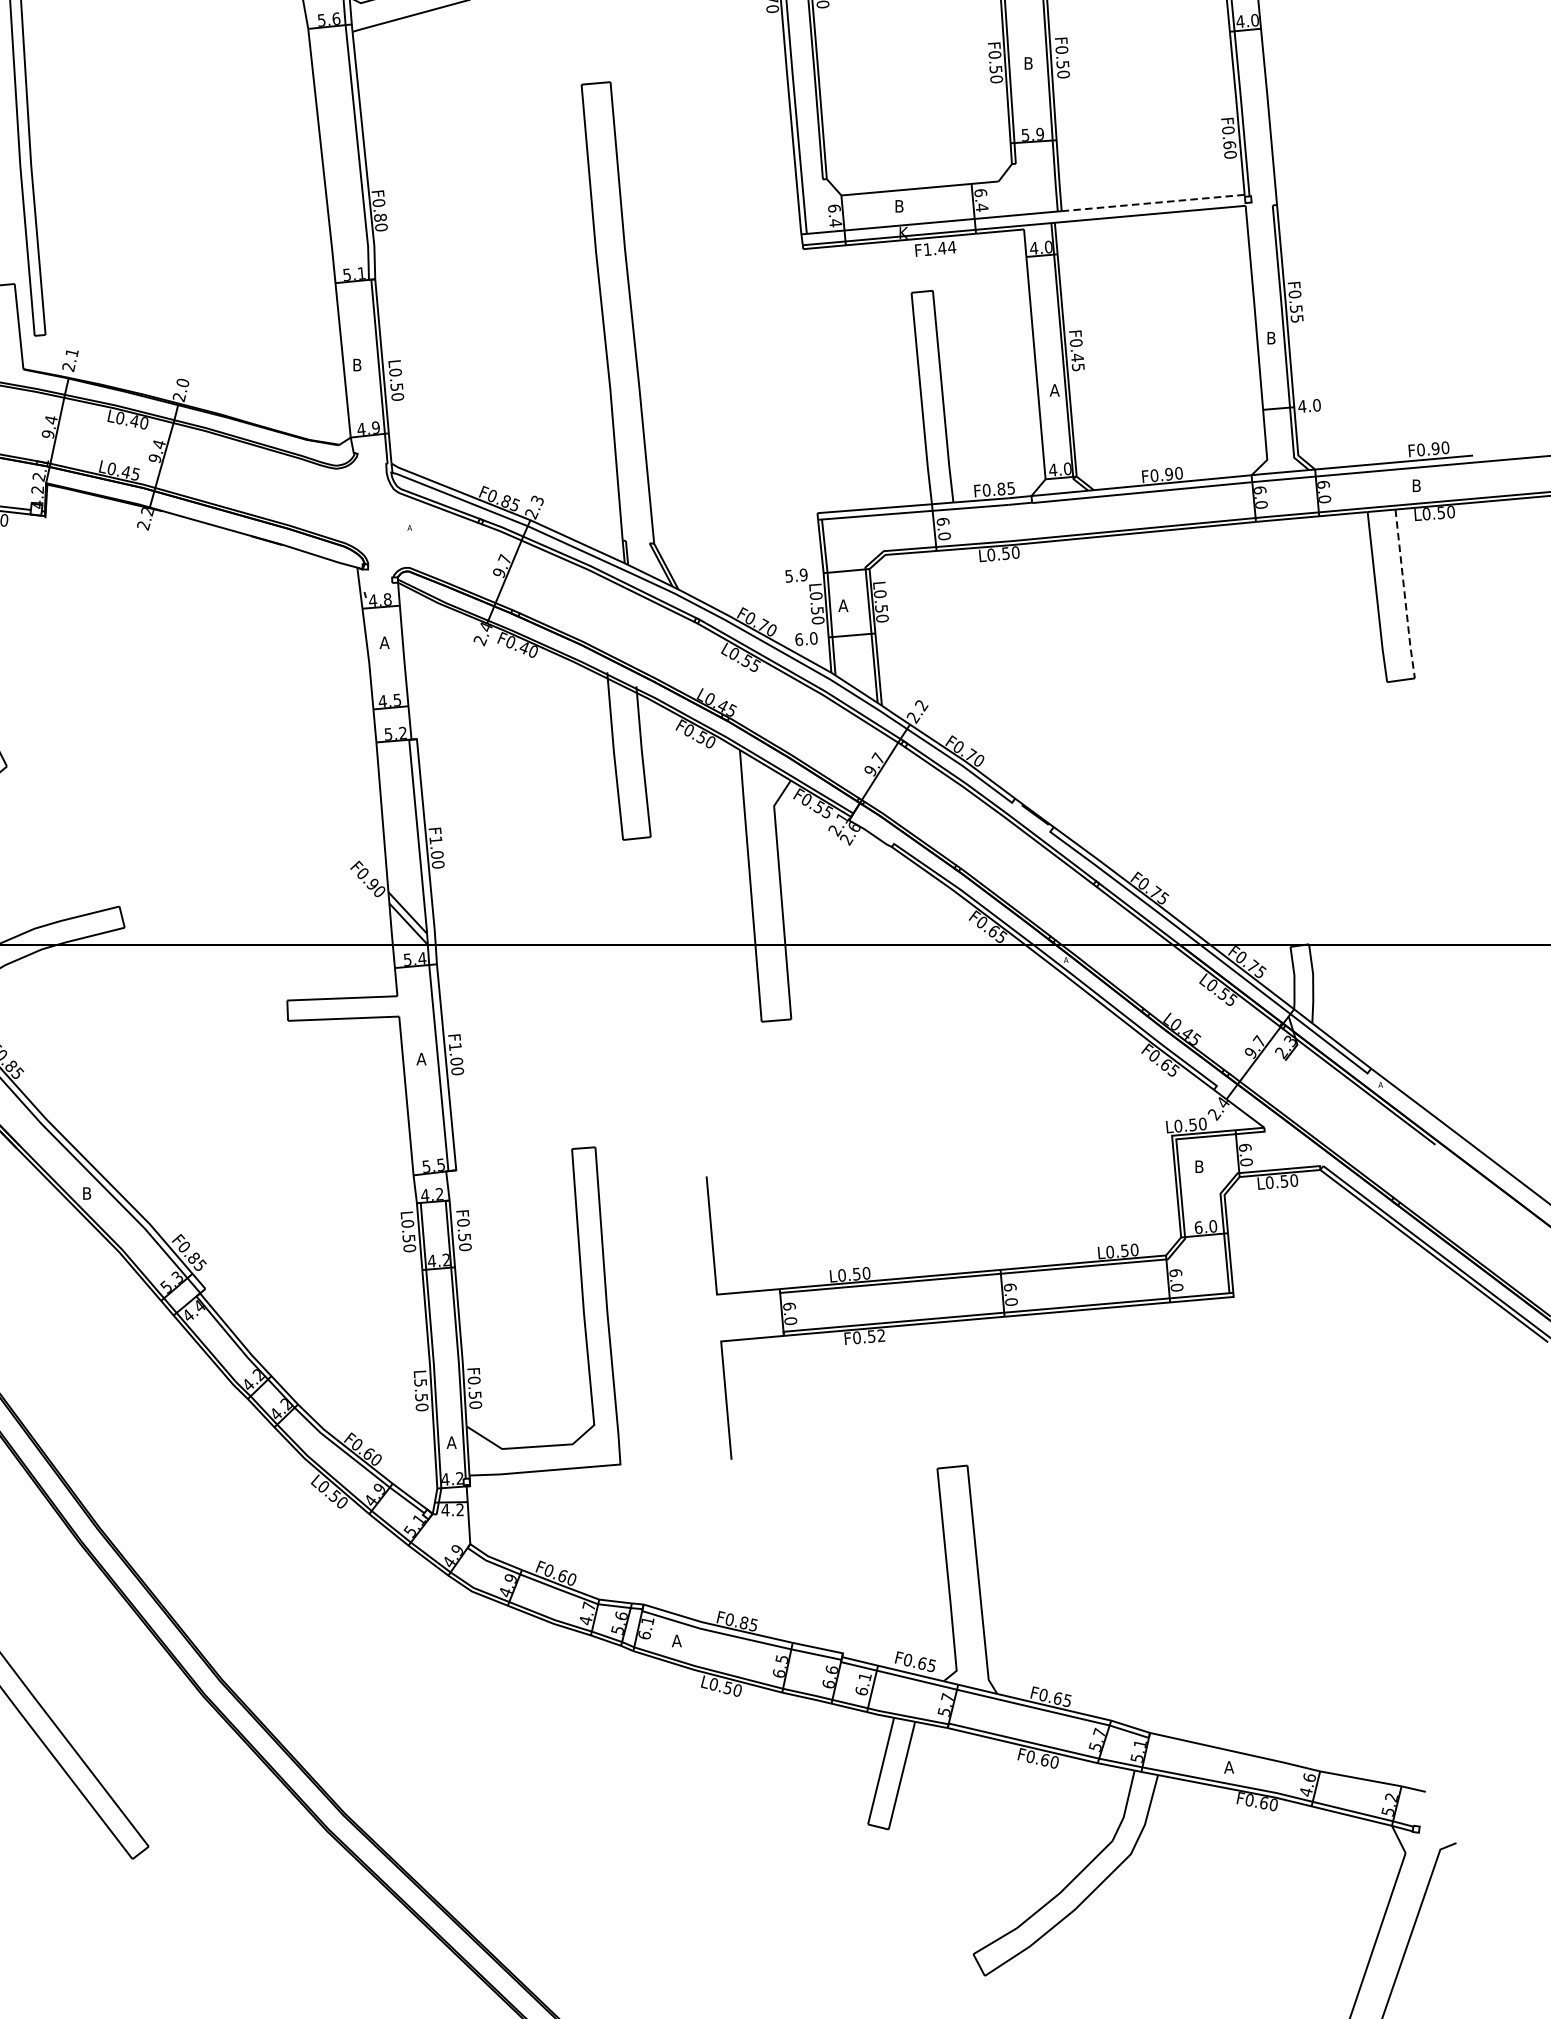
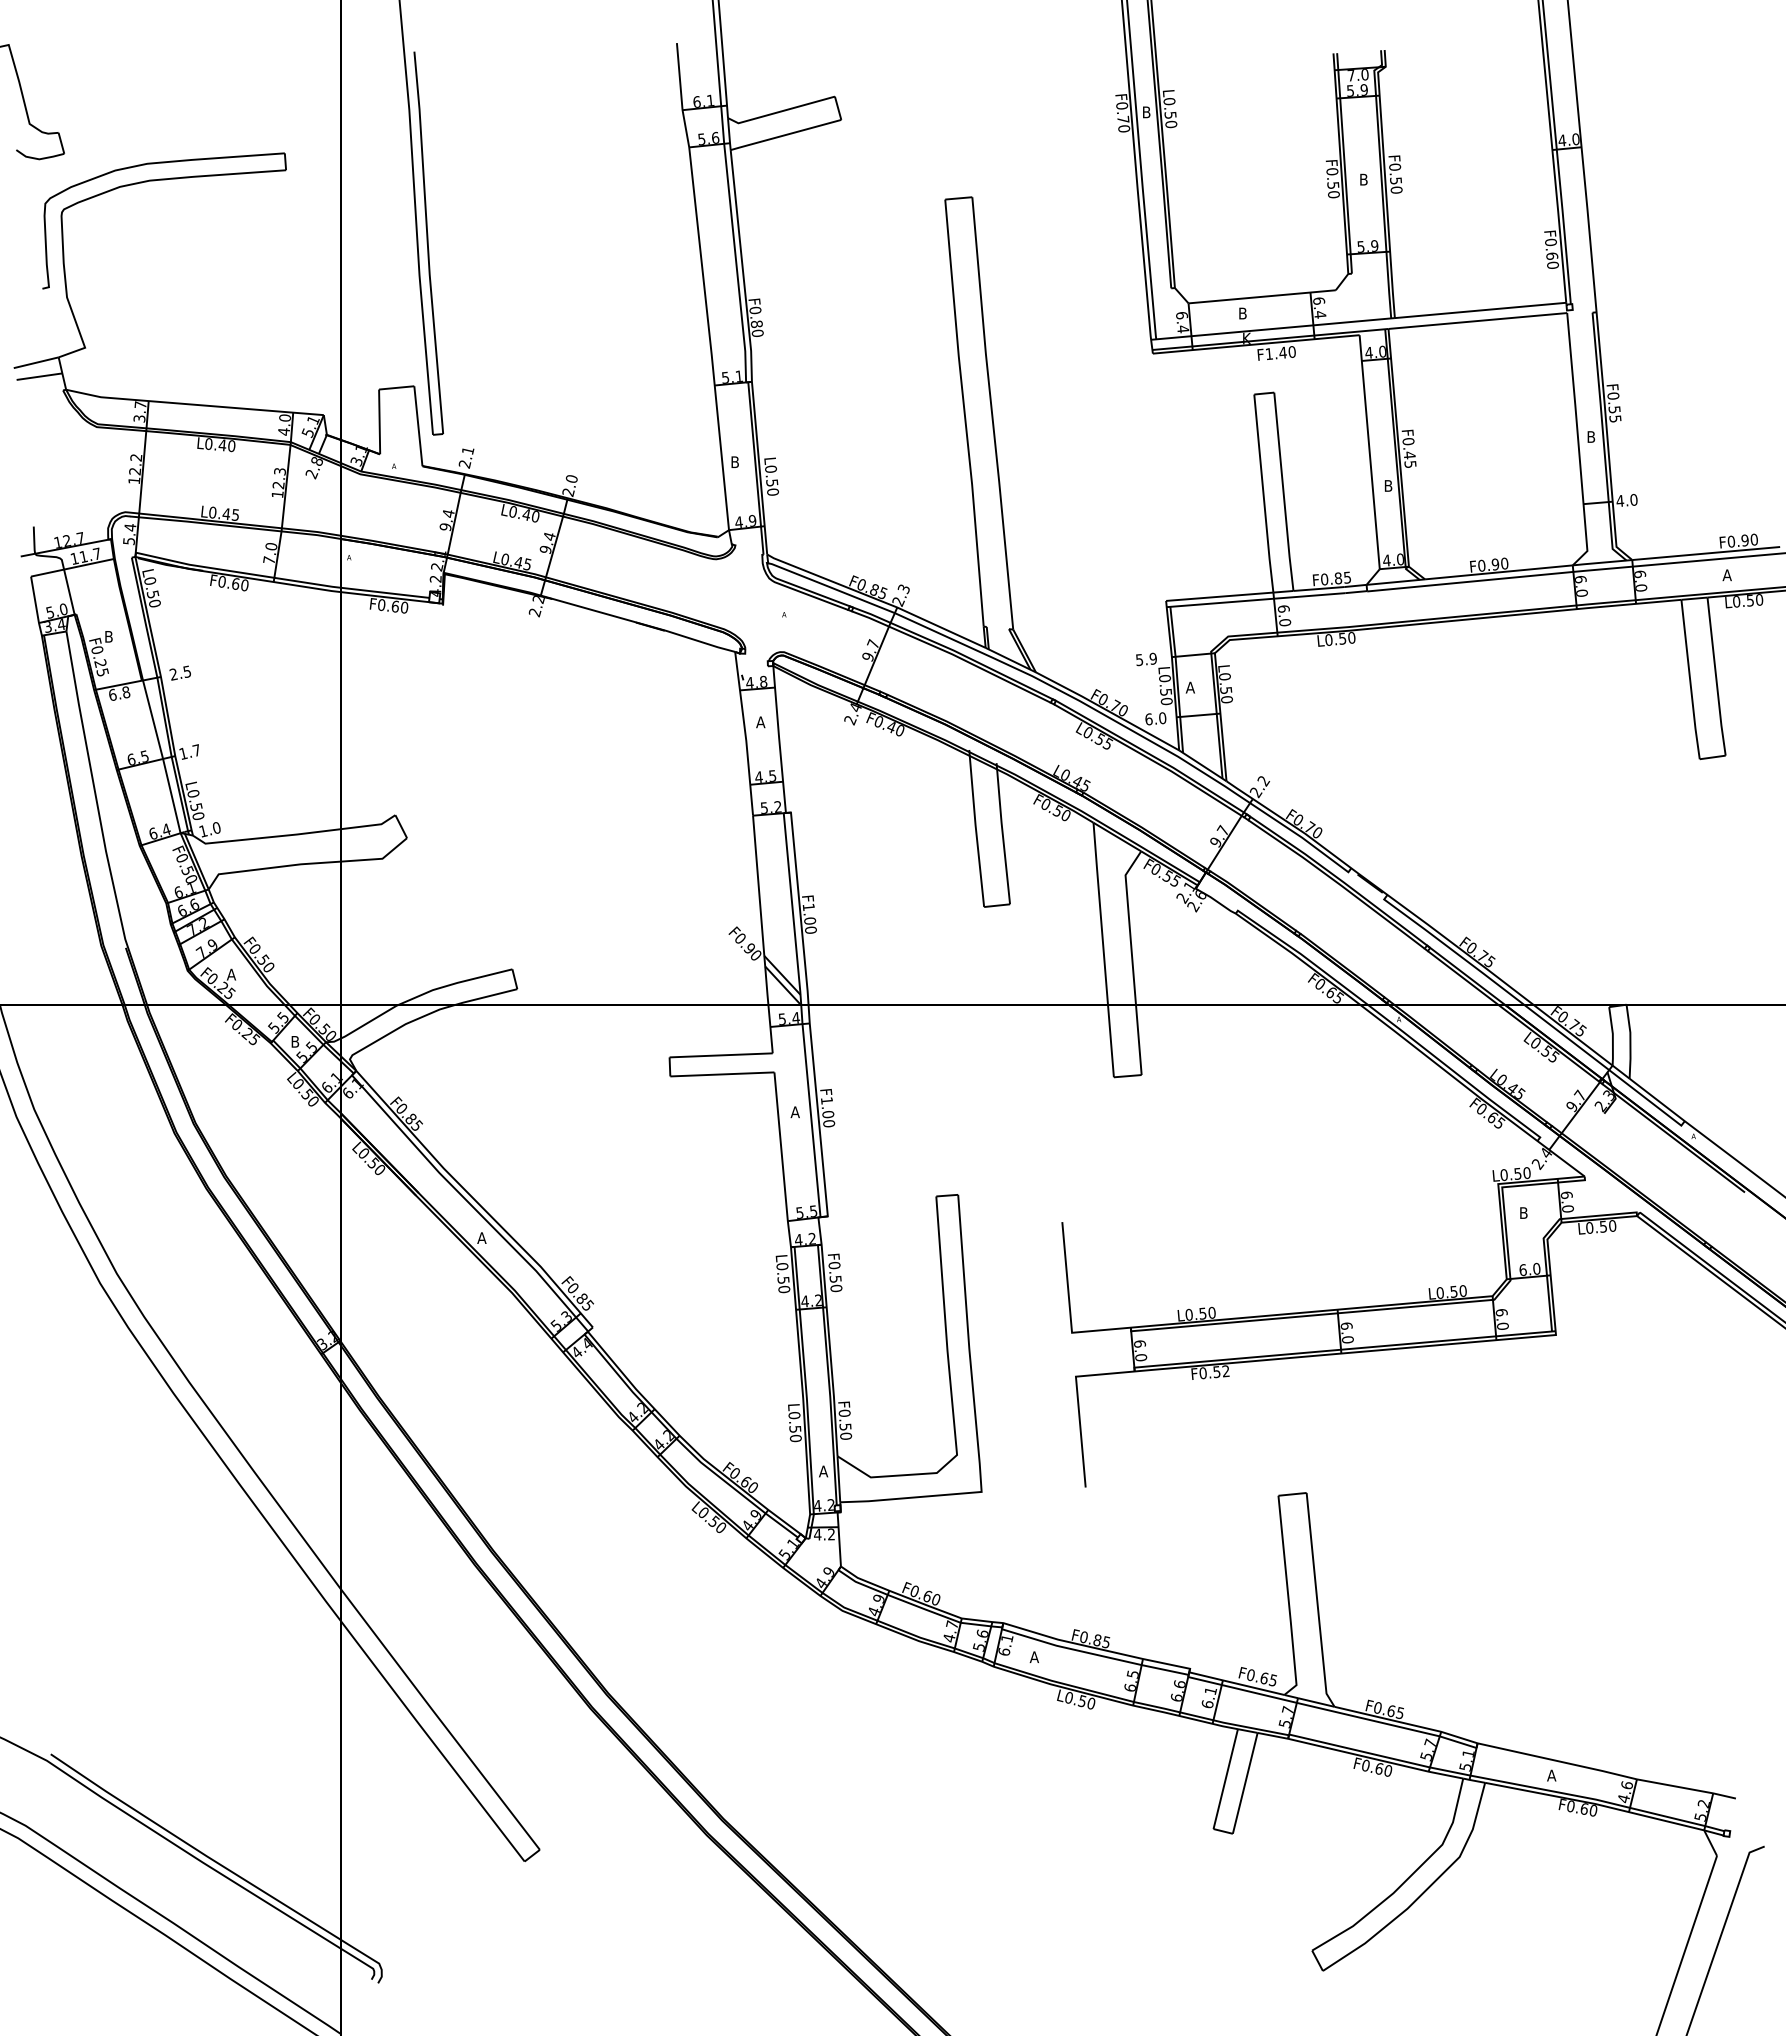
line: (1154, 203) -> (1481, 310), dashed -> solid
text: (952, 246) -> (1292, 351), F1.44 -> F1.40
text: (1053, 389) -> (1387, 485), A -> B
text: (1415, 486) -> (1726, 575), B -> A
line: (1405, 594) -> (1716, 677), dashed -> solid
text: (86, 1192) -> (481, 1237), B -> A
text: (420, 1382) -> (794, 1415), L5.50 -> L0.50

